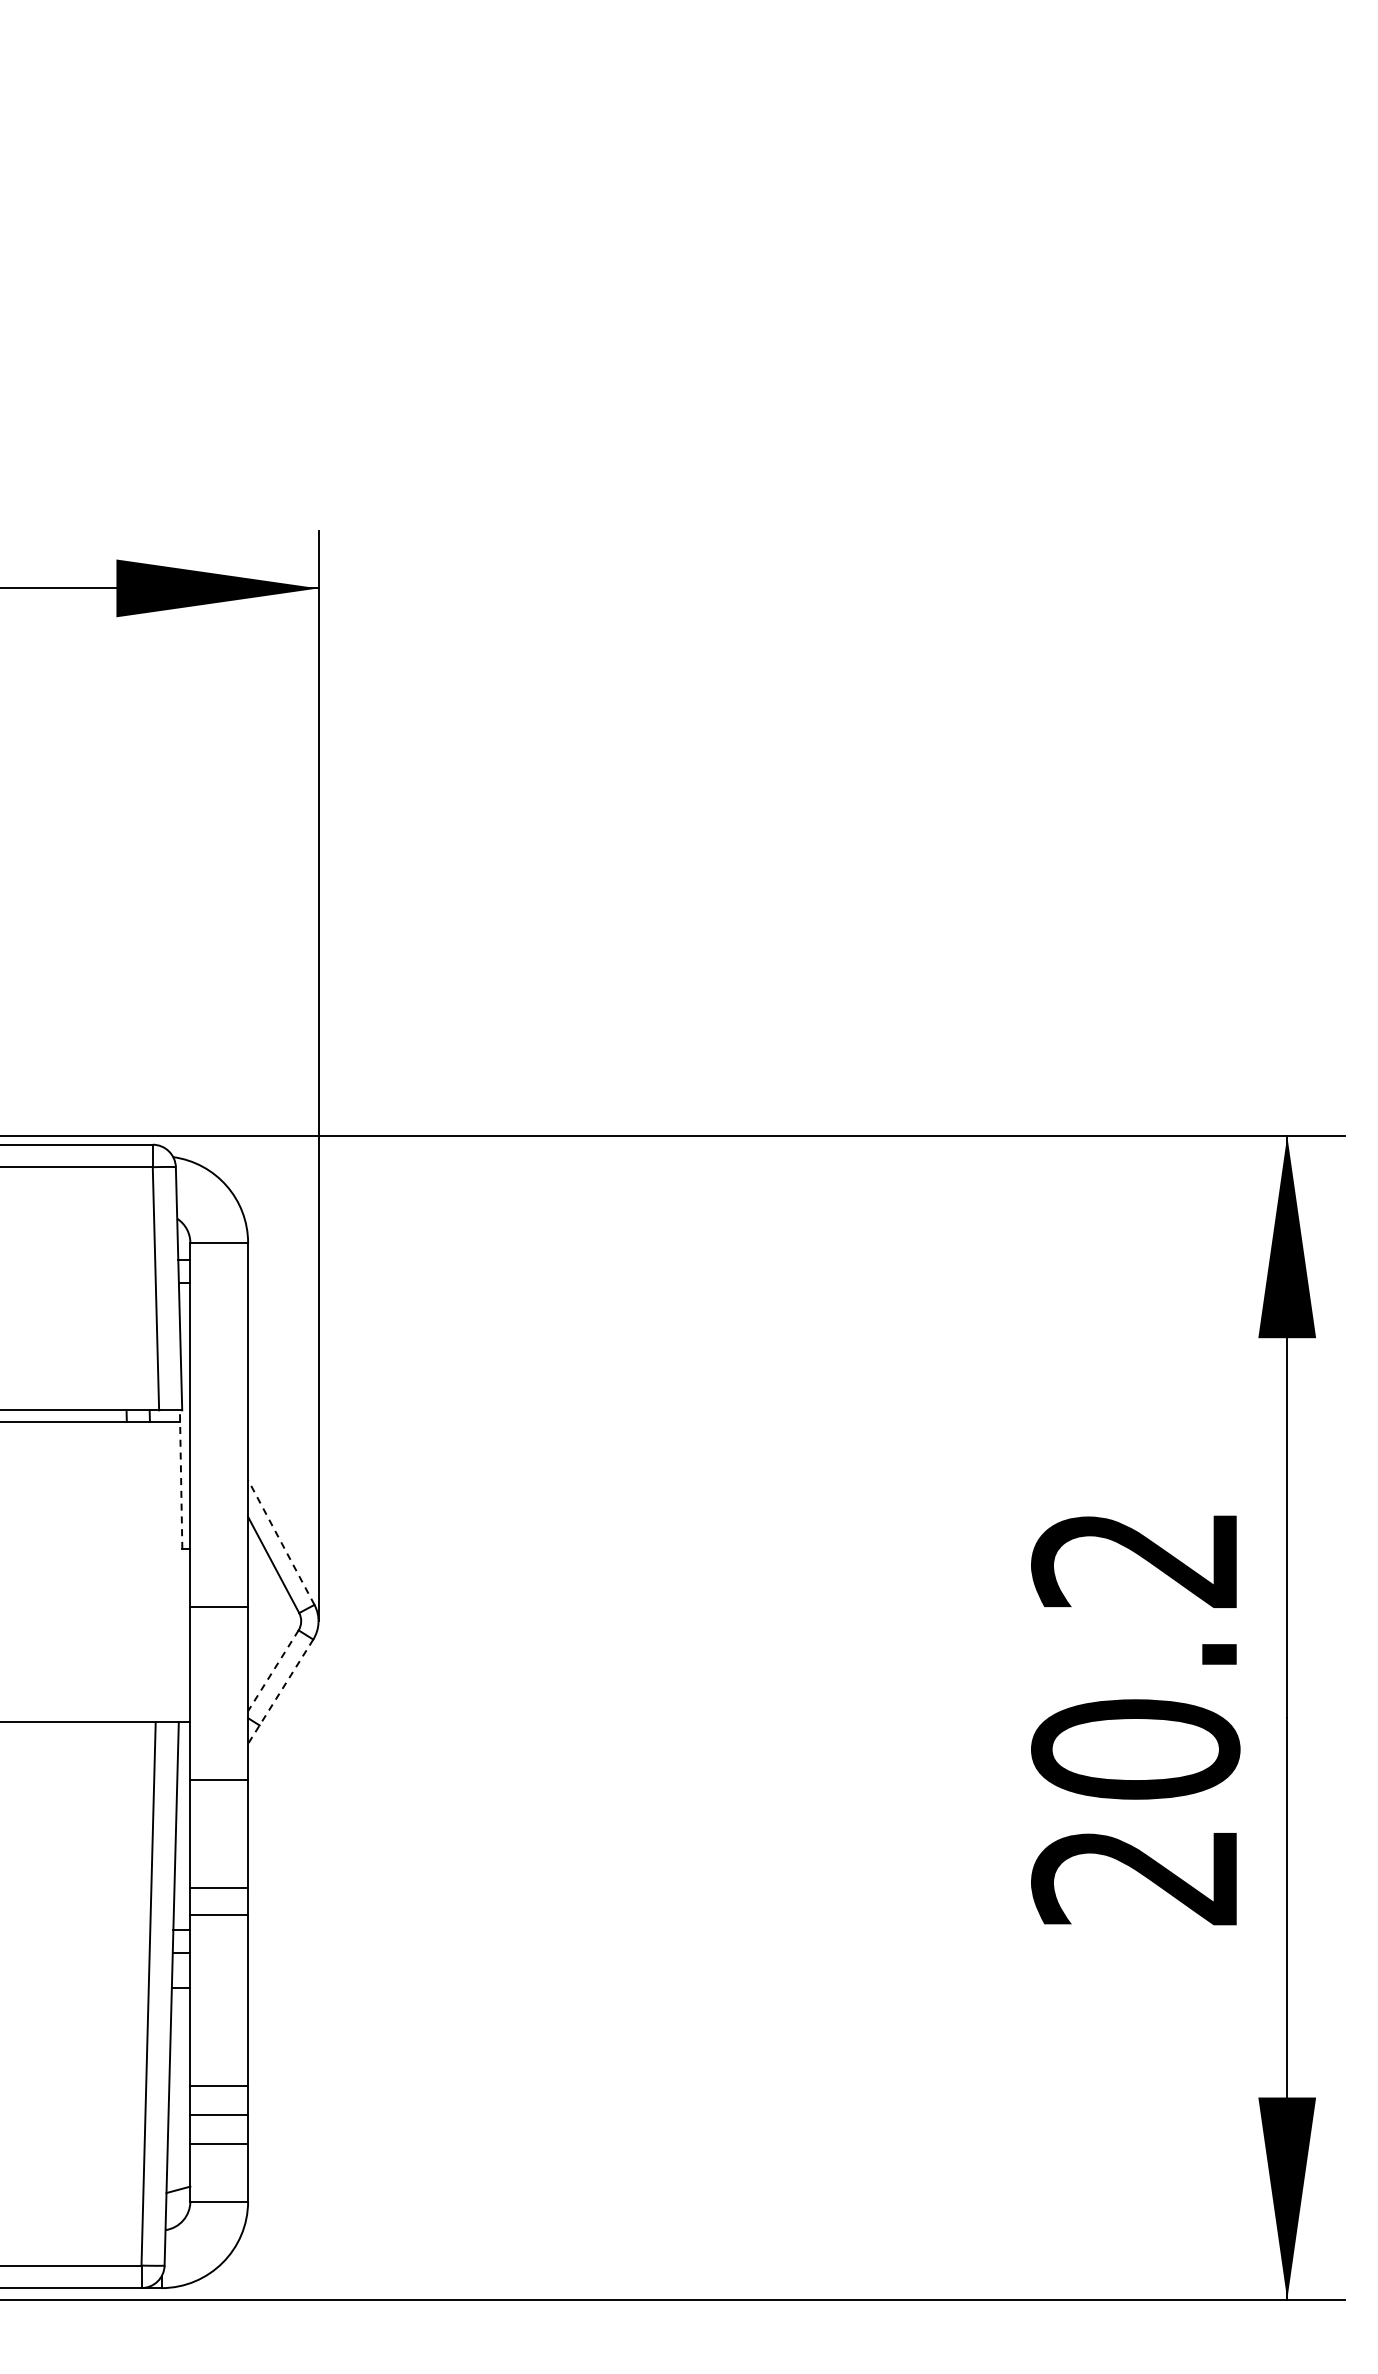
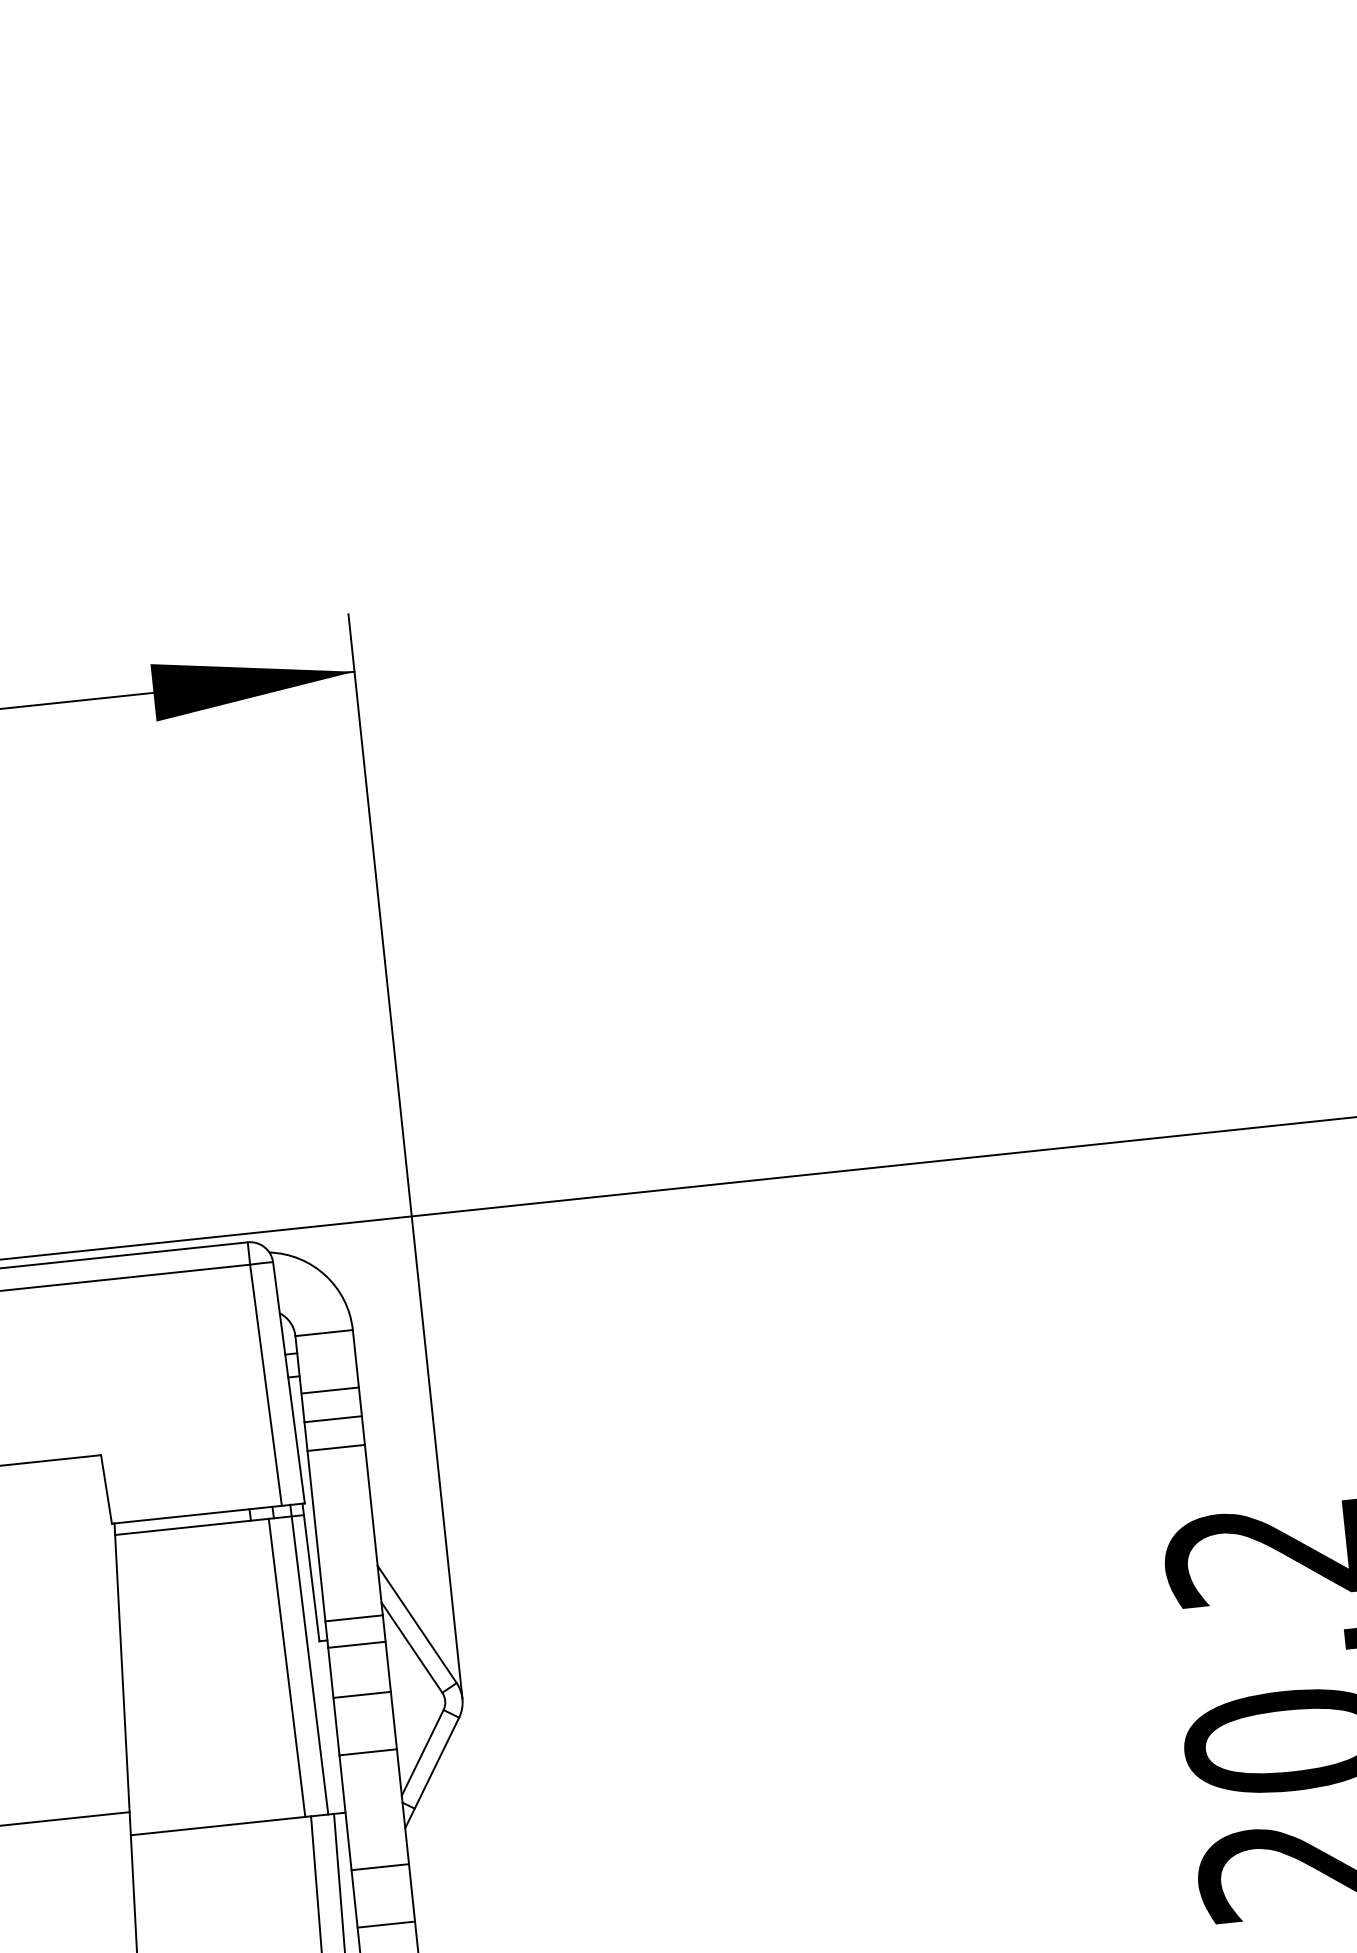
line: (219, 1300) -> (330, 1390), added
line: (219, 1329) -> (333, 1419), added
line: (219, 1358) -> (336, 1447), added
line: (181, 1479) -> (311, 1572), dashed -> solid
line: (219, 1529) -> (354, 1618), added
line: (281, 1542) -> (417, 1624), dashed -> solid
line: (219, 1556) -> (357, 1644), added
line: (170, 1566) -> (309, 1659), added
line: (146, 1571) -> (286, 1667), added
line: (219, 1664) -> (368, 1752), added
line: (273, 1670) -> (422, 1752), dashed -> solid
line: (280, 1692) -> (432, 1773), dashed -> solid
line: (219, 1837) -> (386, 1924), added

